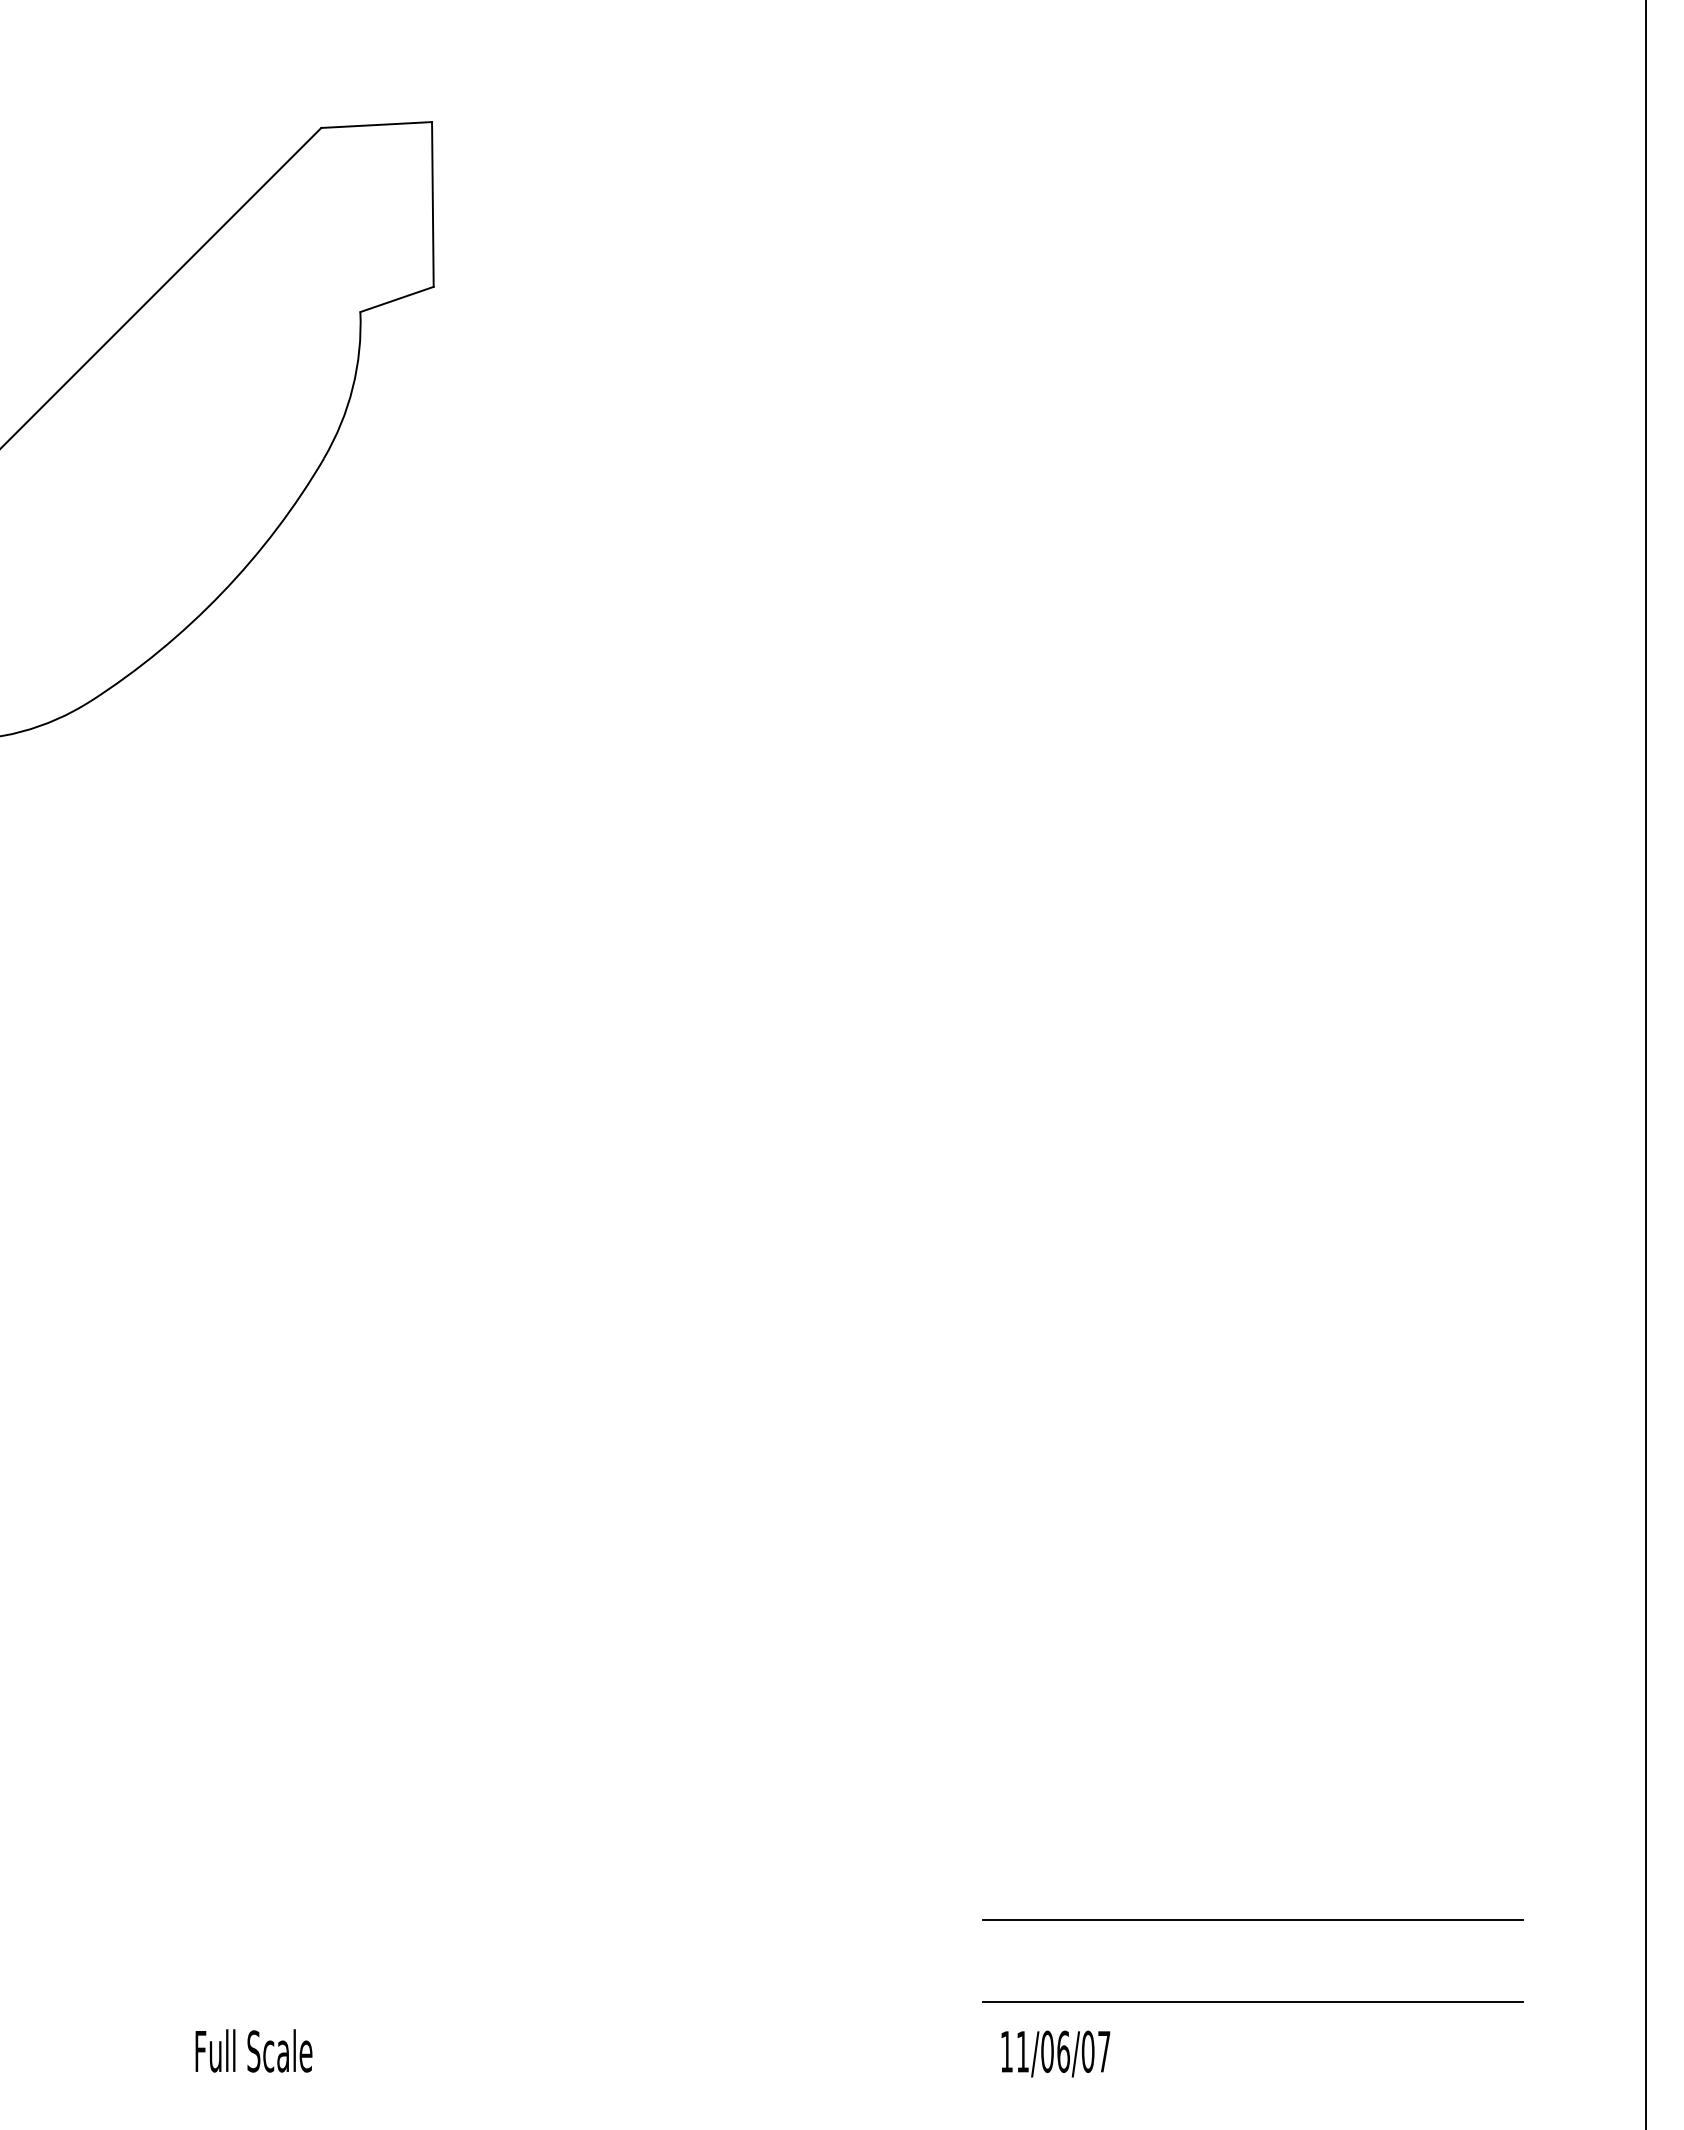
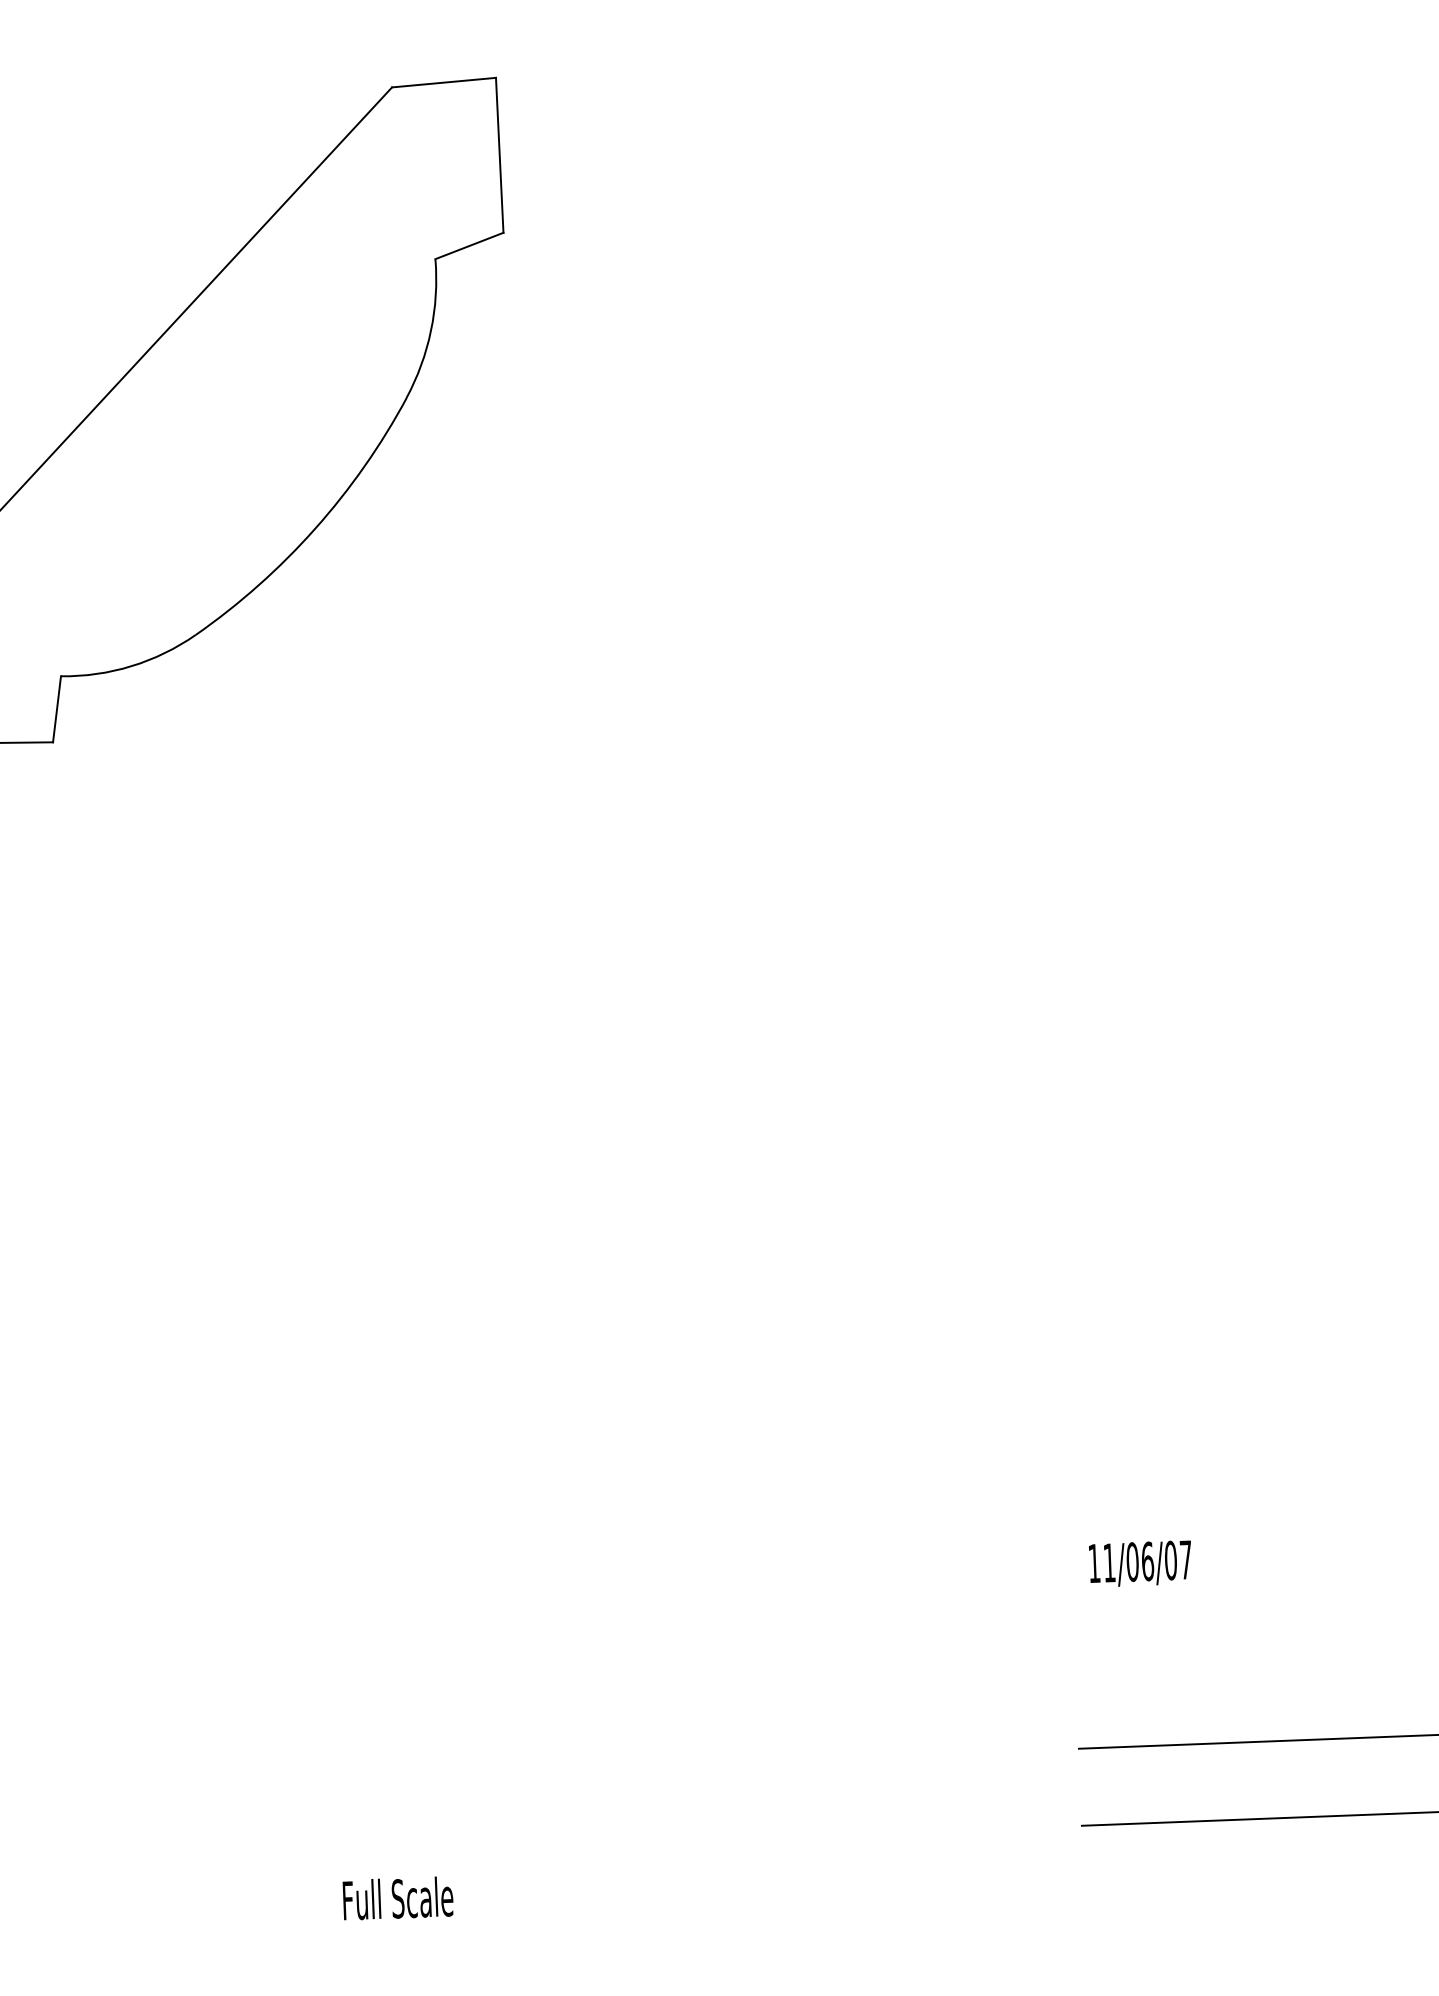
text: (1055, 2053) -> (1140, 1563), moved

